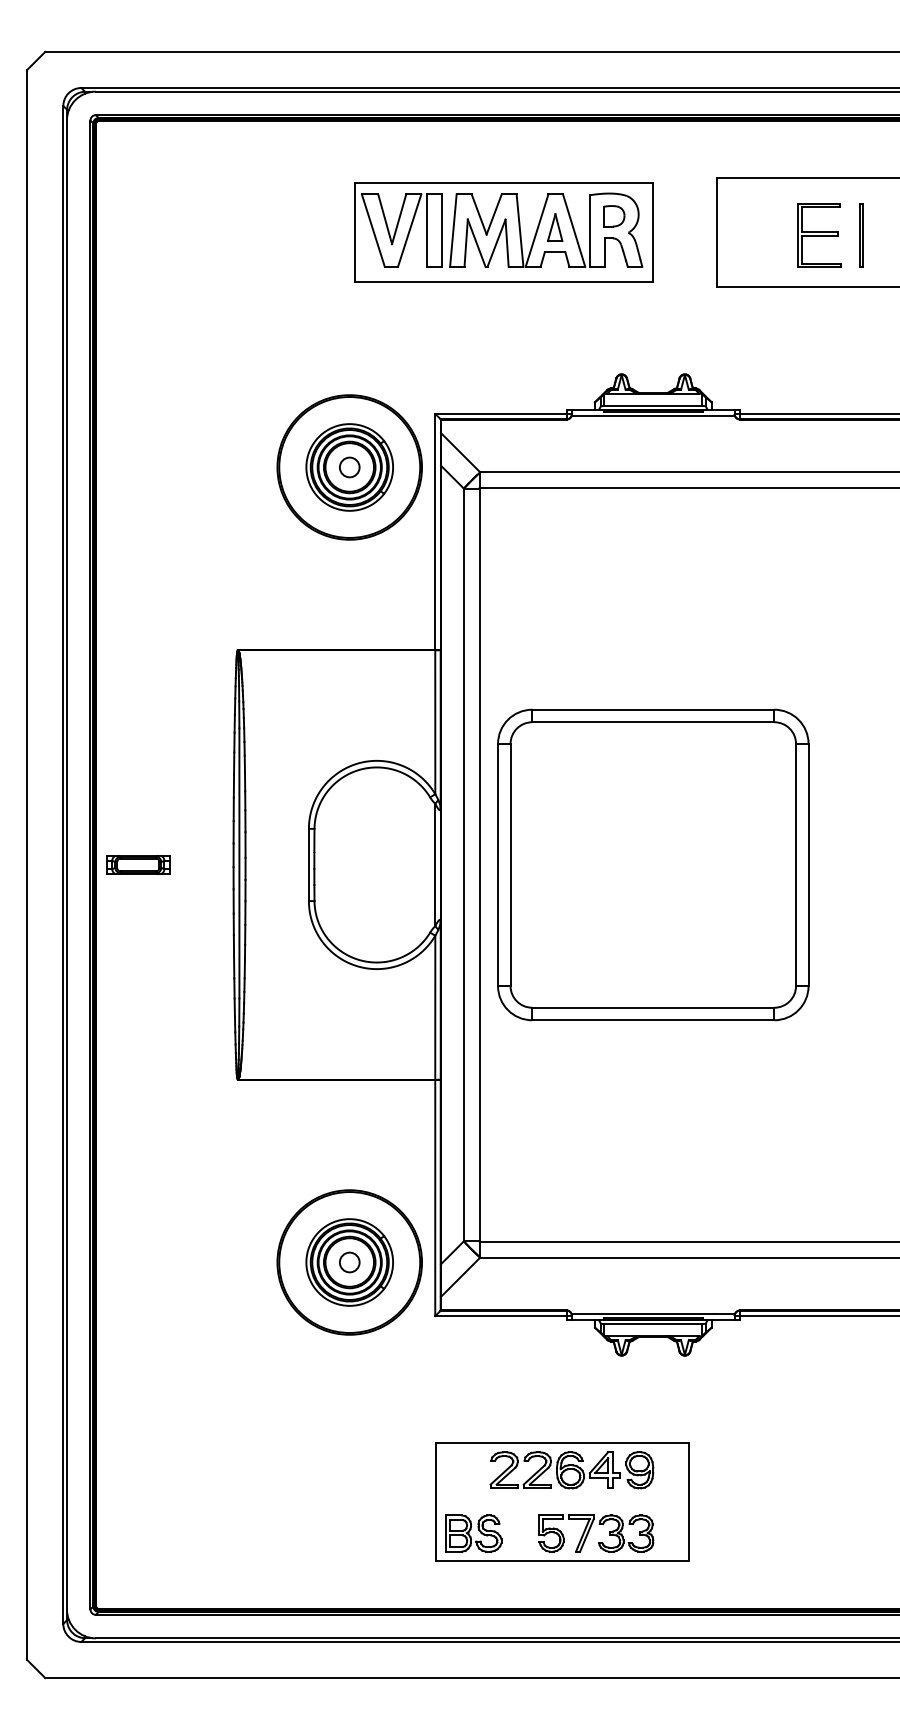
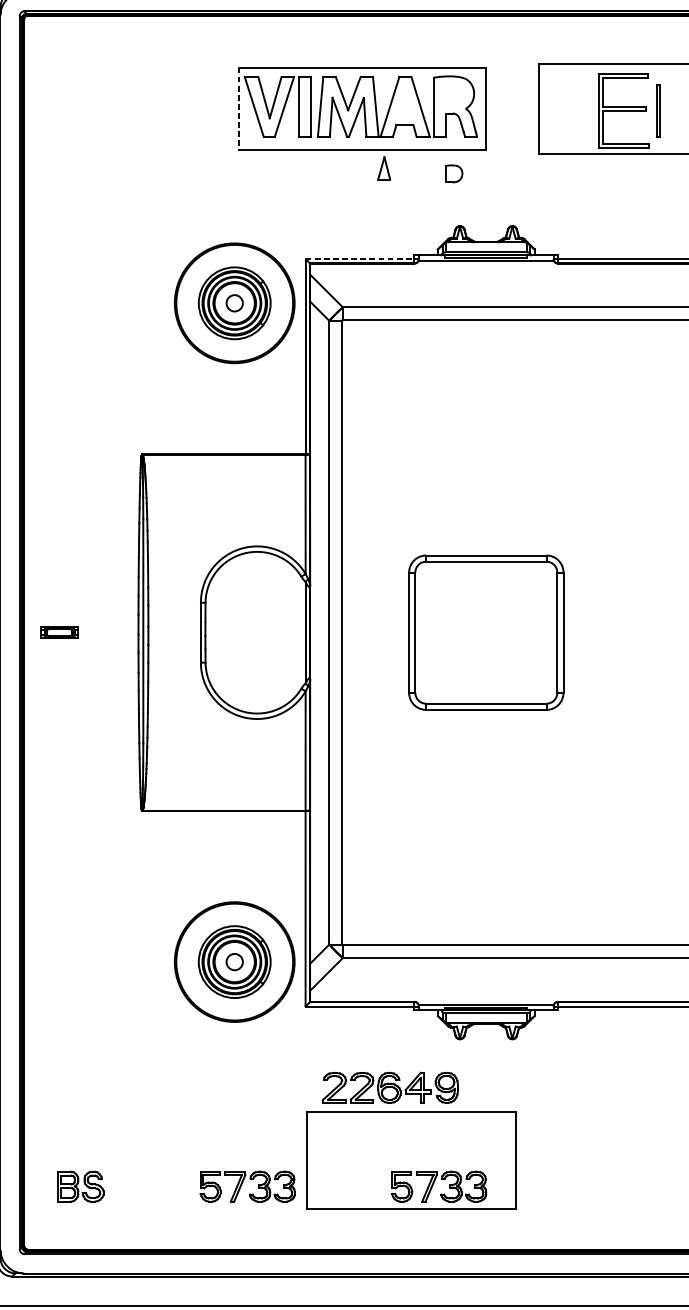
part: (614, 216) -> (454, 174), moved
part: (555, 227) -> (384, 168), moved
line: (355, 232) -> (239, 108), solid -> dashed
part: (819, 235) -> (623, 111), size x1.4
line: (504, 413) -> (362, 258), solid -> dashed
part: (138, 864) -> (59, 632), size x0.7
part: (653, 864) -> (486, 632), size x0.6
part: (571, 1470) -> (390, 1088), moved
part: (358, 1532) -> (241, 1185), added
part: (473, 1533) -> (80, 1186), moved

